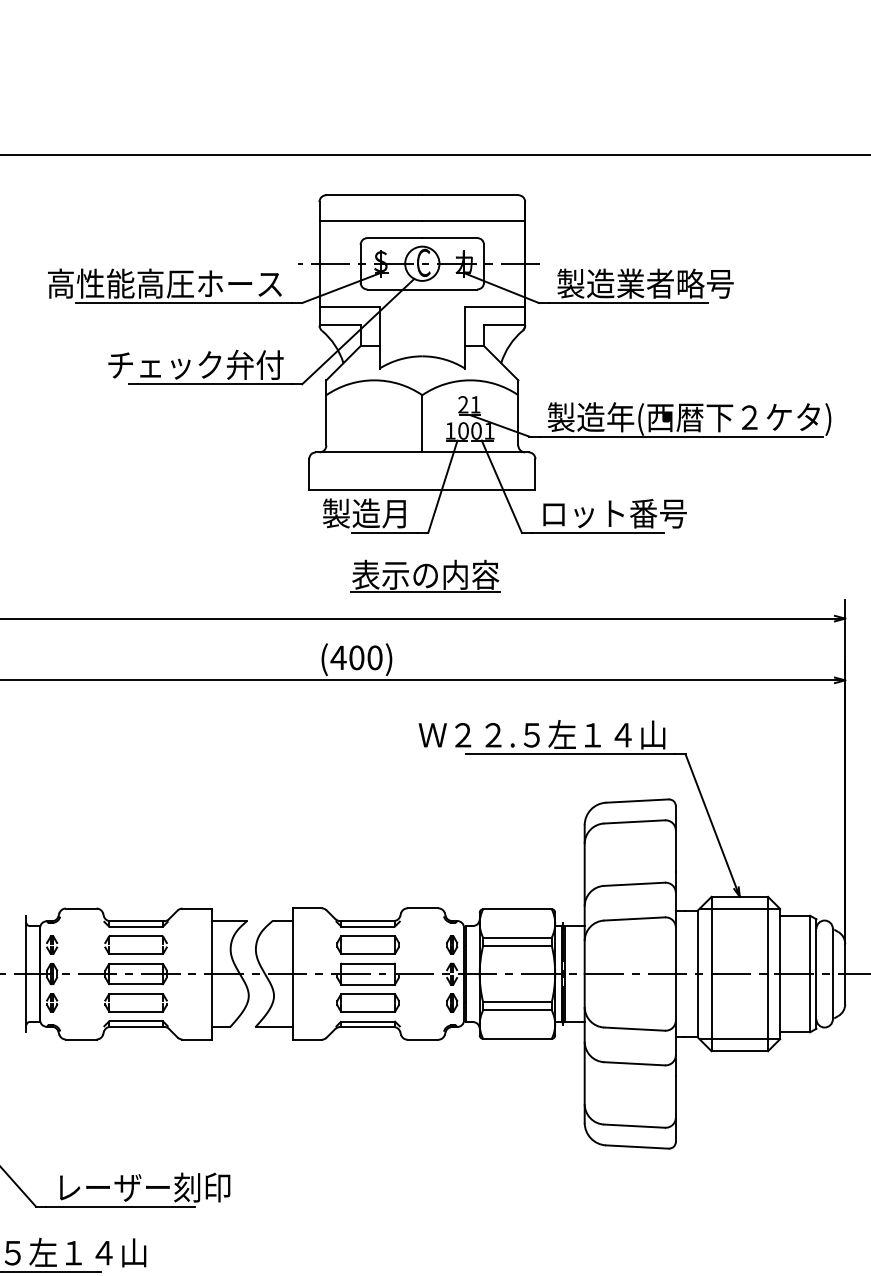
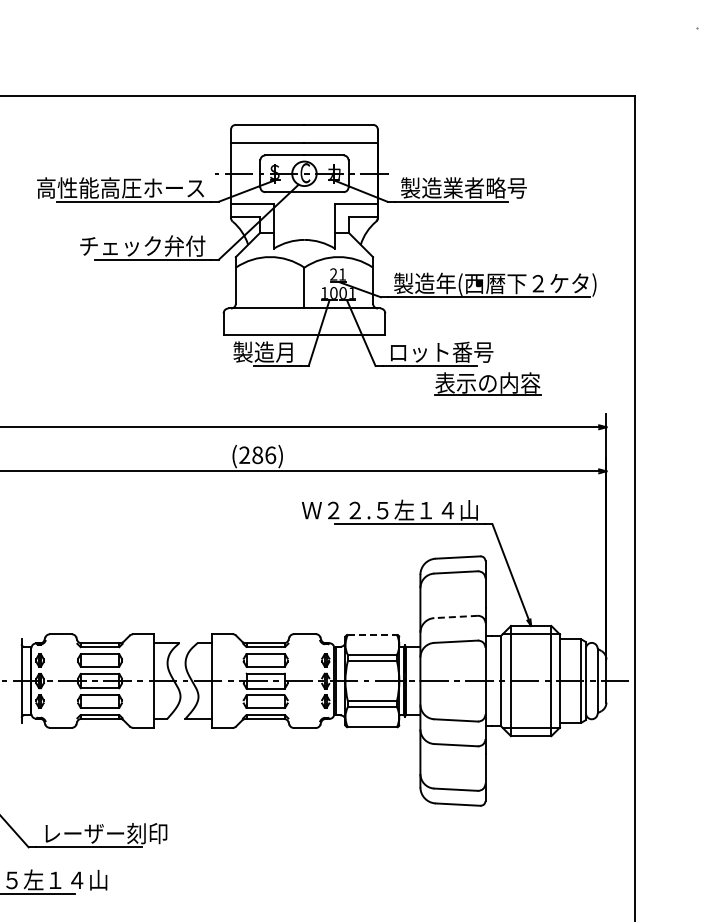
part: (425, 575) -> (487, 383), moved
text: (356, 656) -> (257, 454), (400) -> (286)
line: (635, 883) -> (456, 616), solid -> dashed
line: (517, 908) -> (372, 634), solid -> dashed

